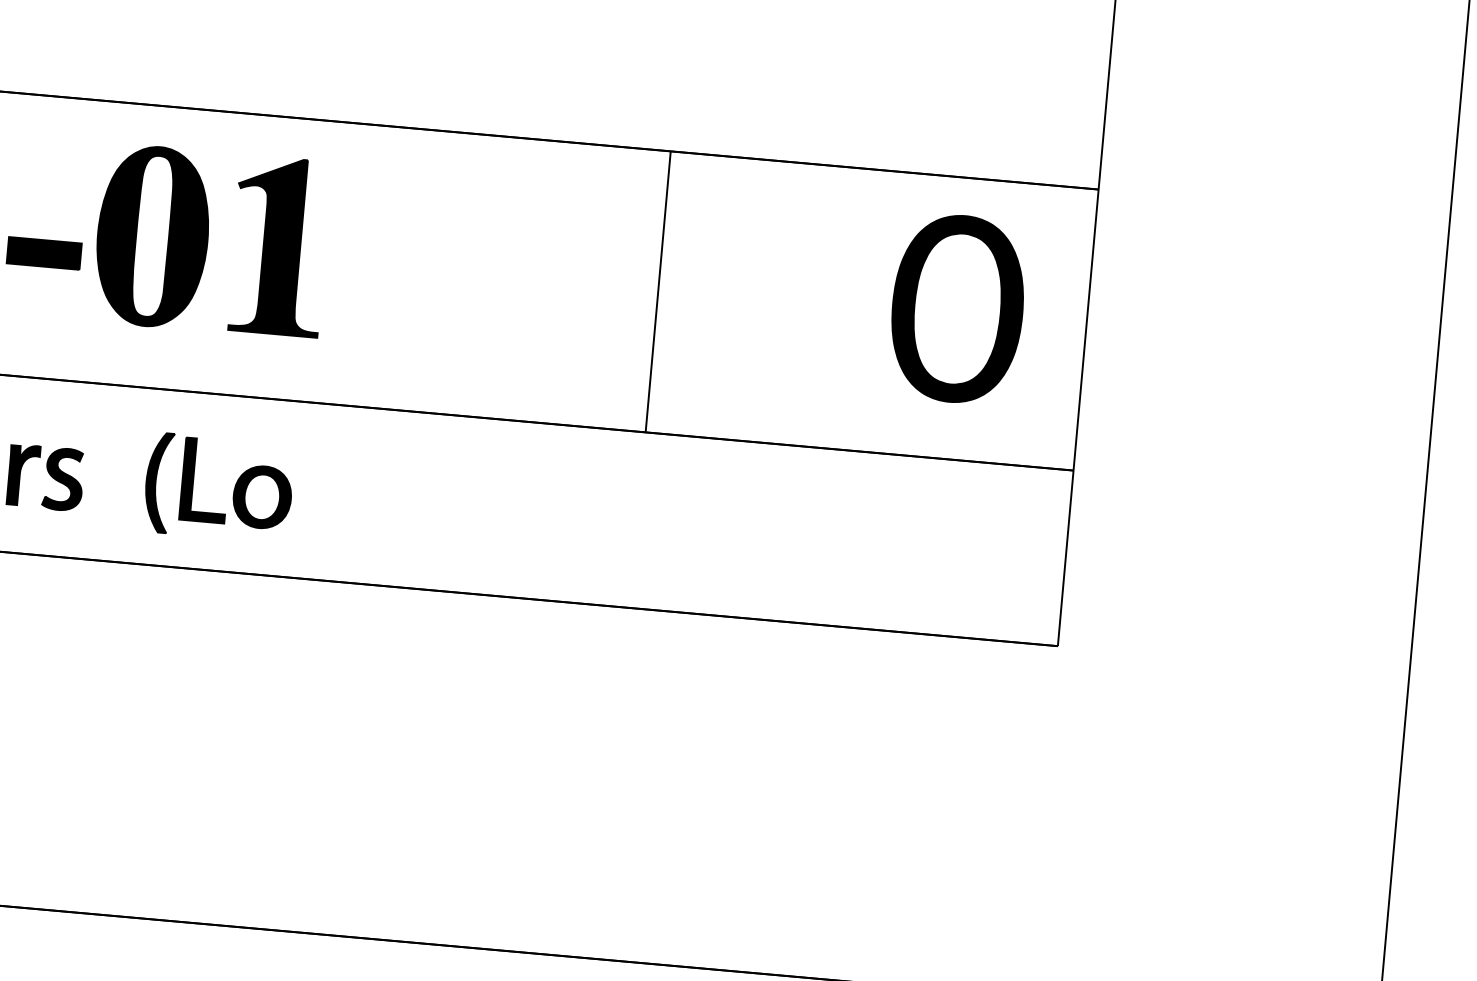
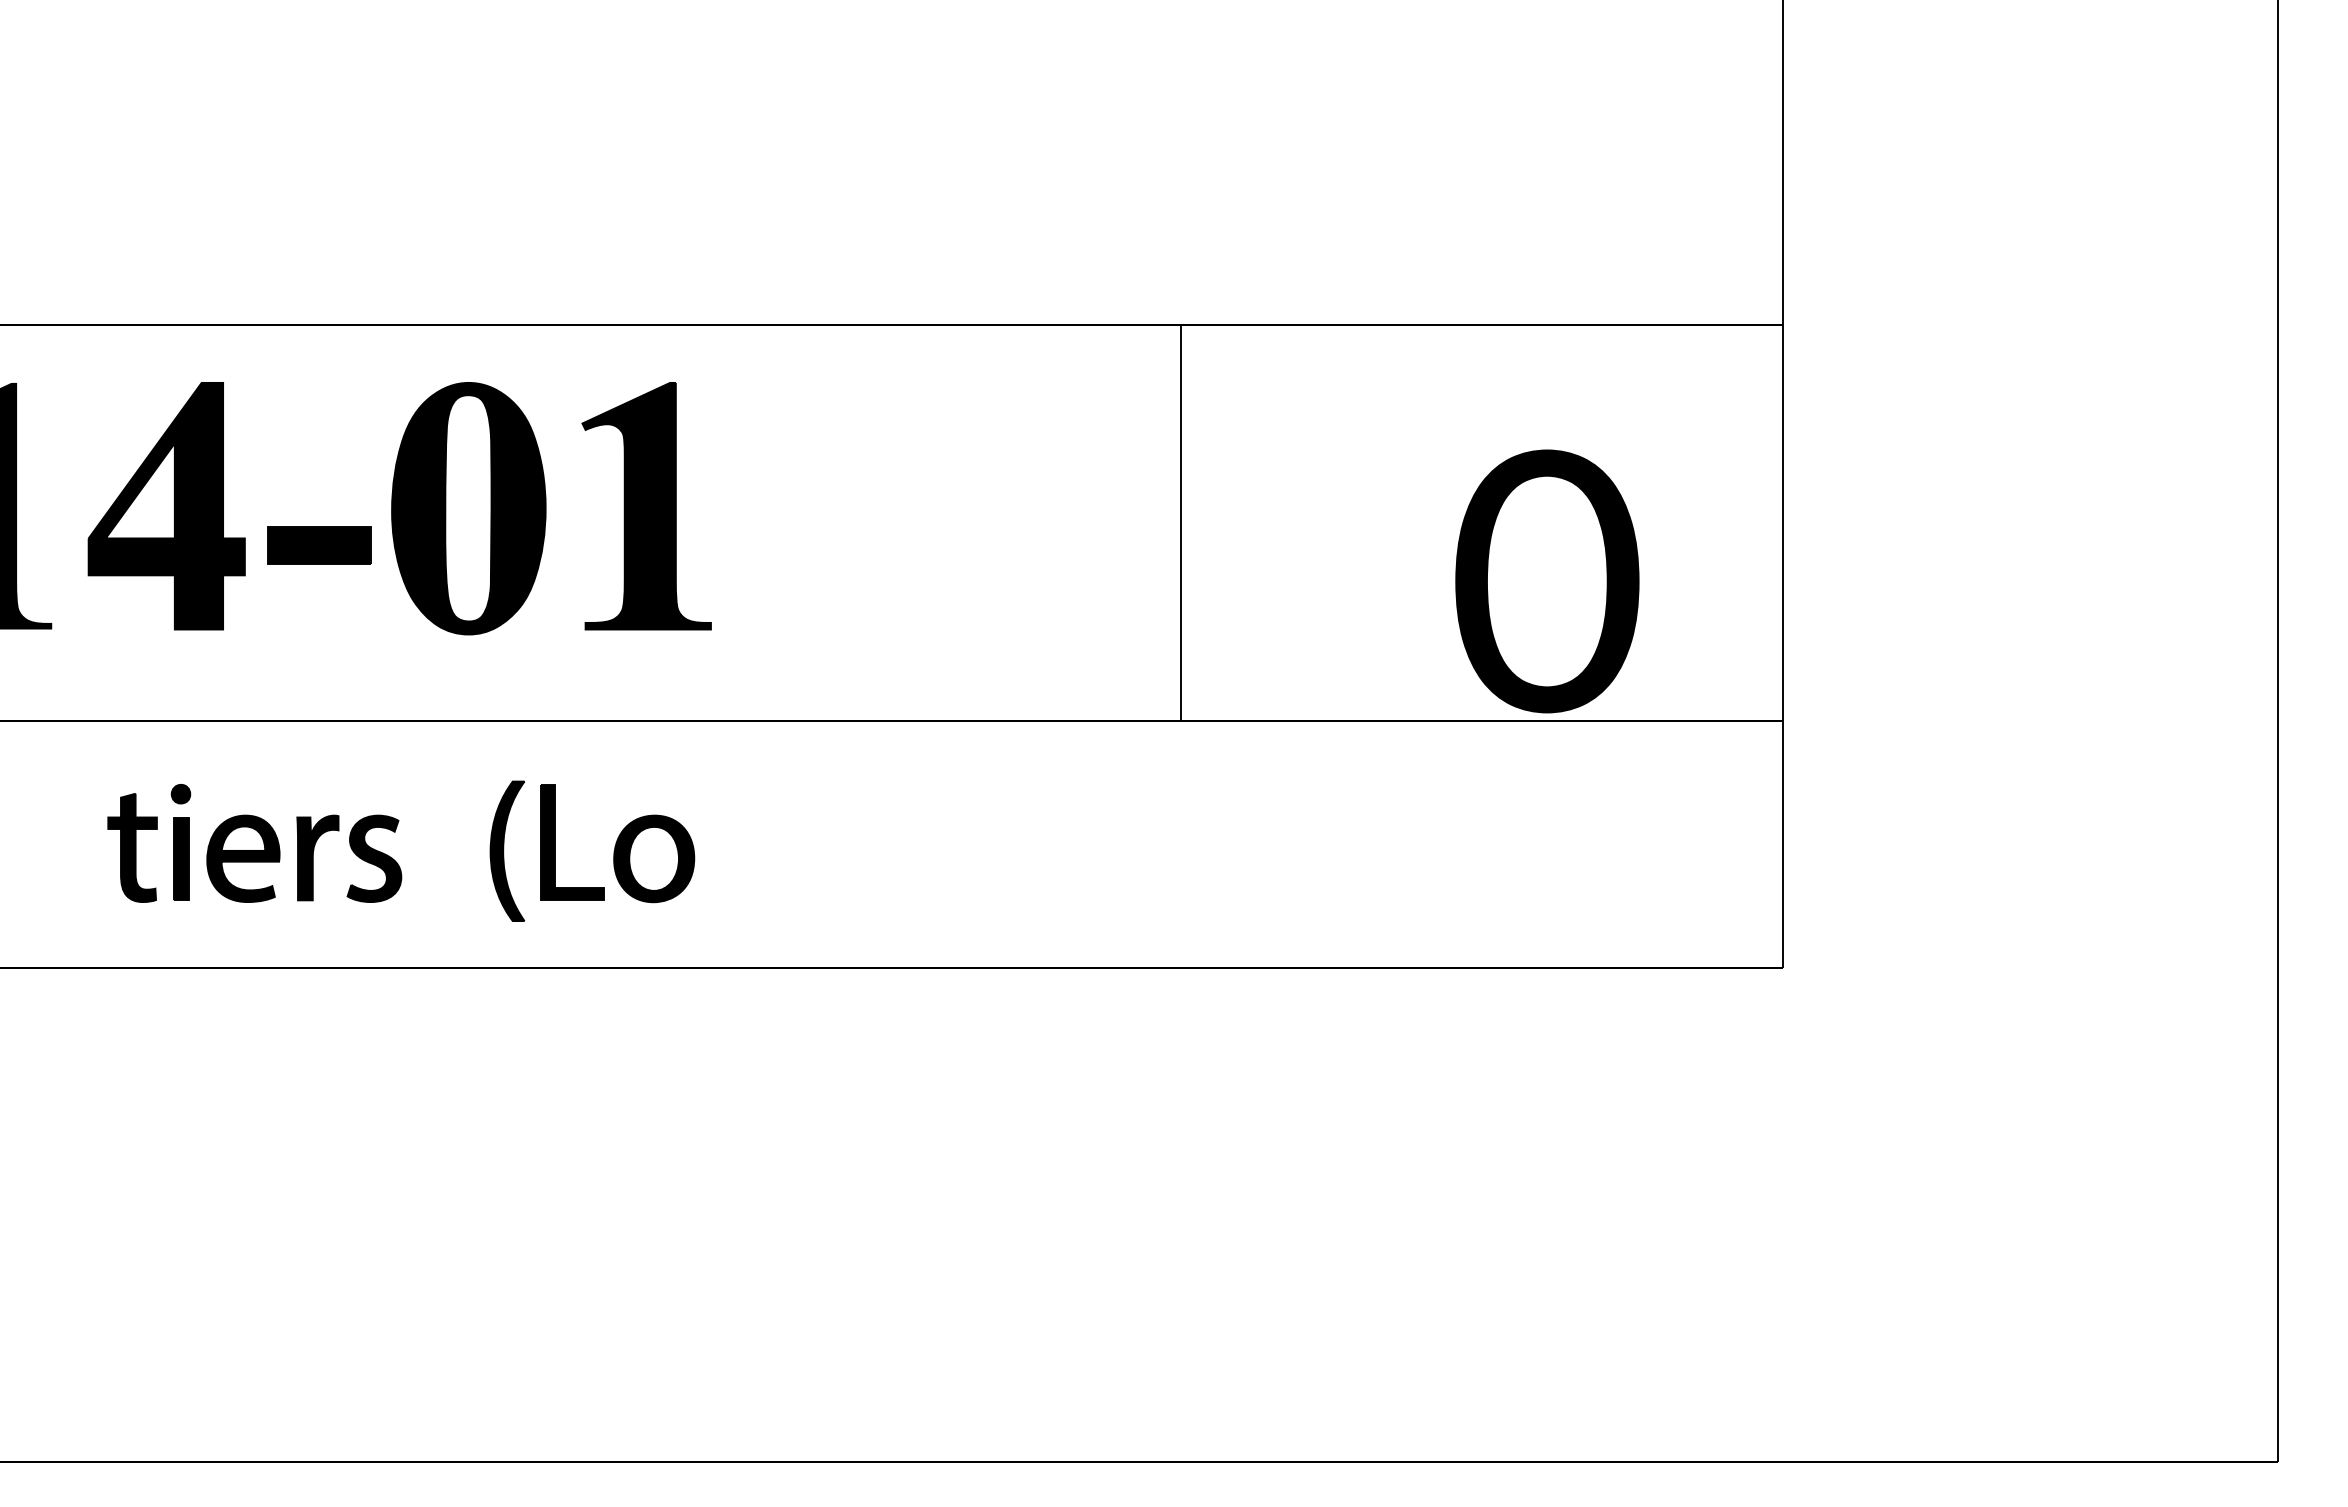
text: (957, 309) -> (1547, 581), moved

